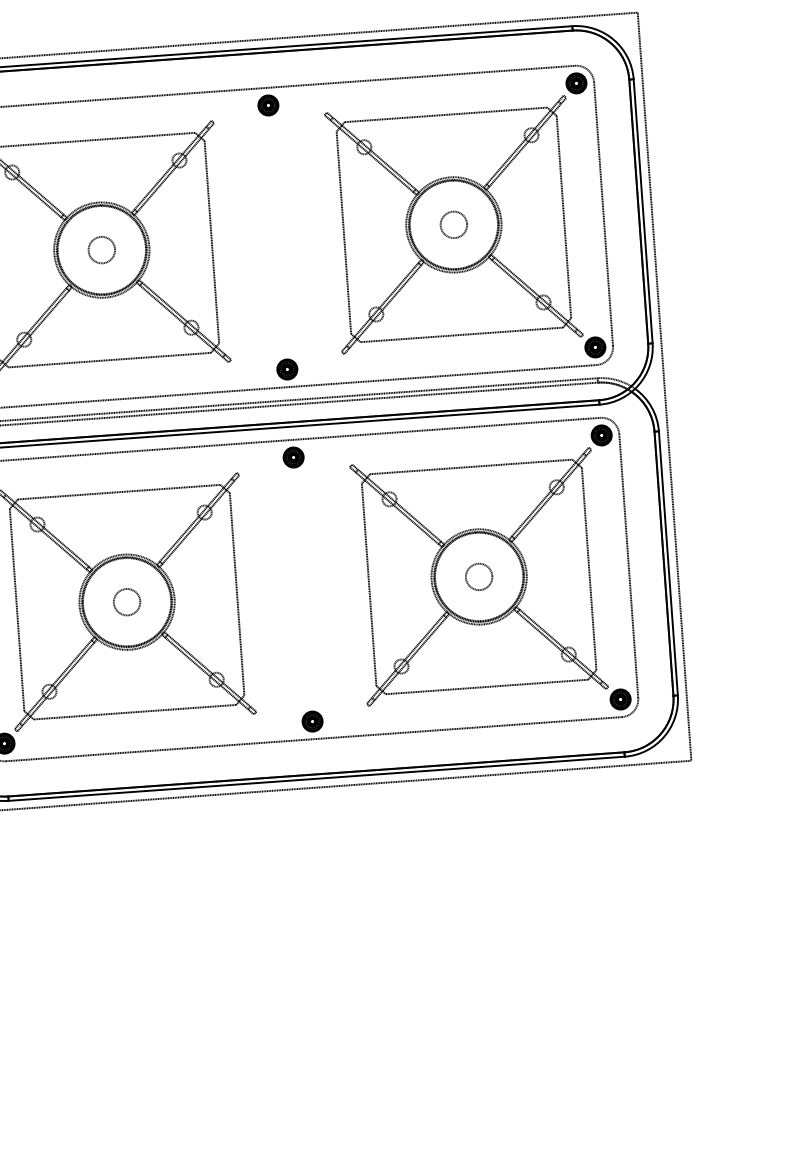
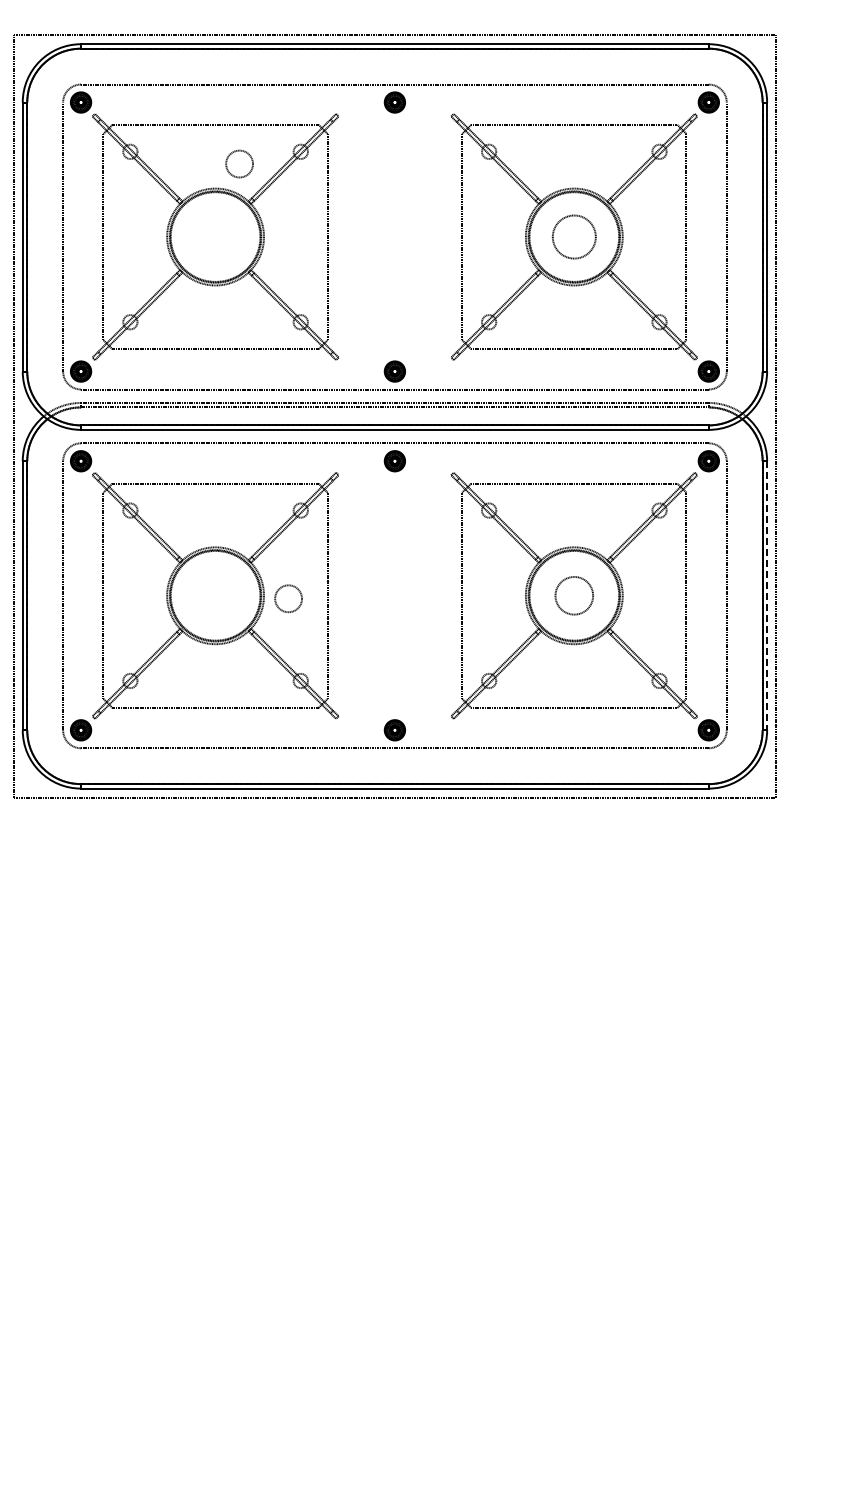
circle: (453, 224) -> (573, 236), size x1.6
circle: (101, 249) -> (239, 163), moved
line: (668, 563) -> (767, 595), solid -> dashed
circle: (478, 576) -> (573, 595), size x1.4
circle: (126, 601) -> (288, 598), moved

